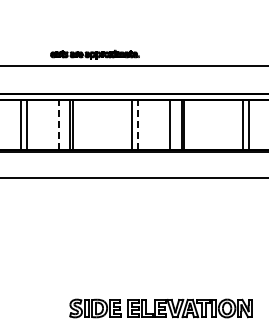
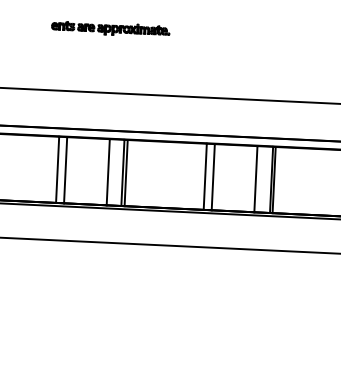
part: (94, 54) -> (110, 28), moved
line: (59, 125) -> (108, 172), dashed -> solid
line: (137, 125) -> (212, 177), dashed -> solid

